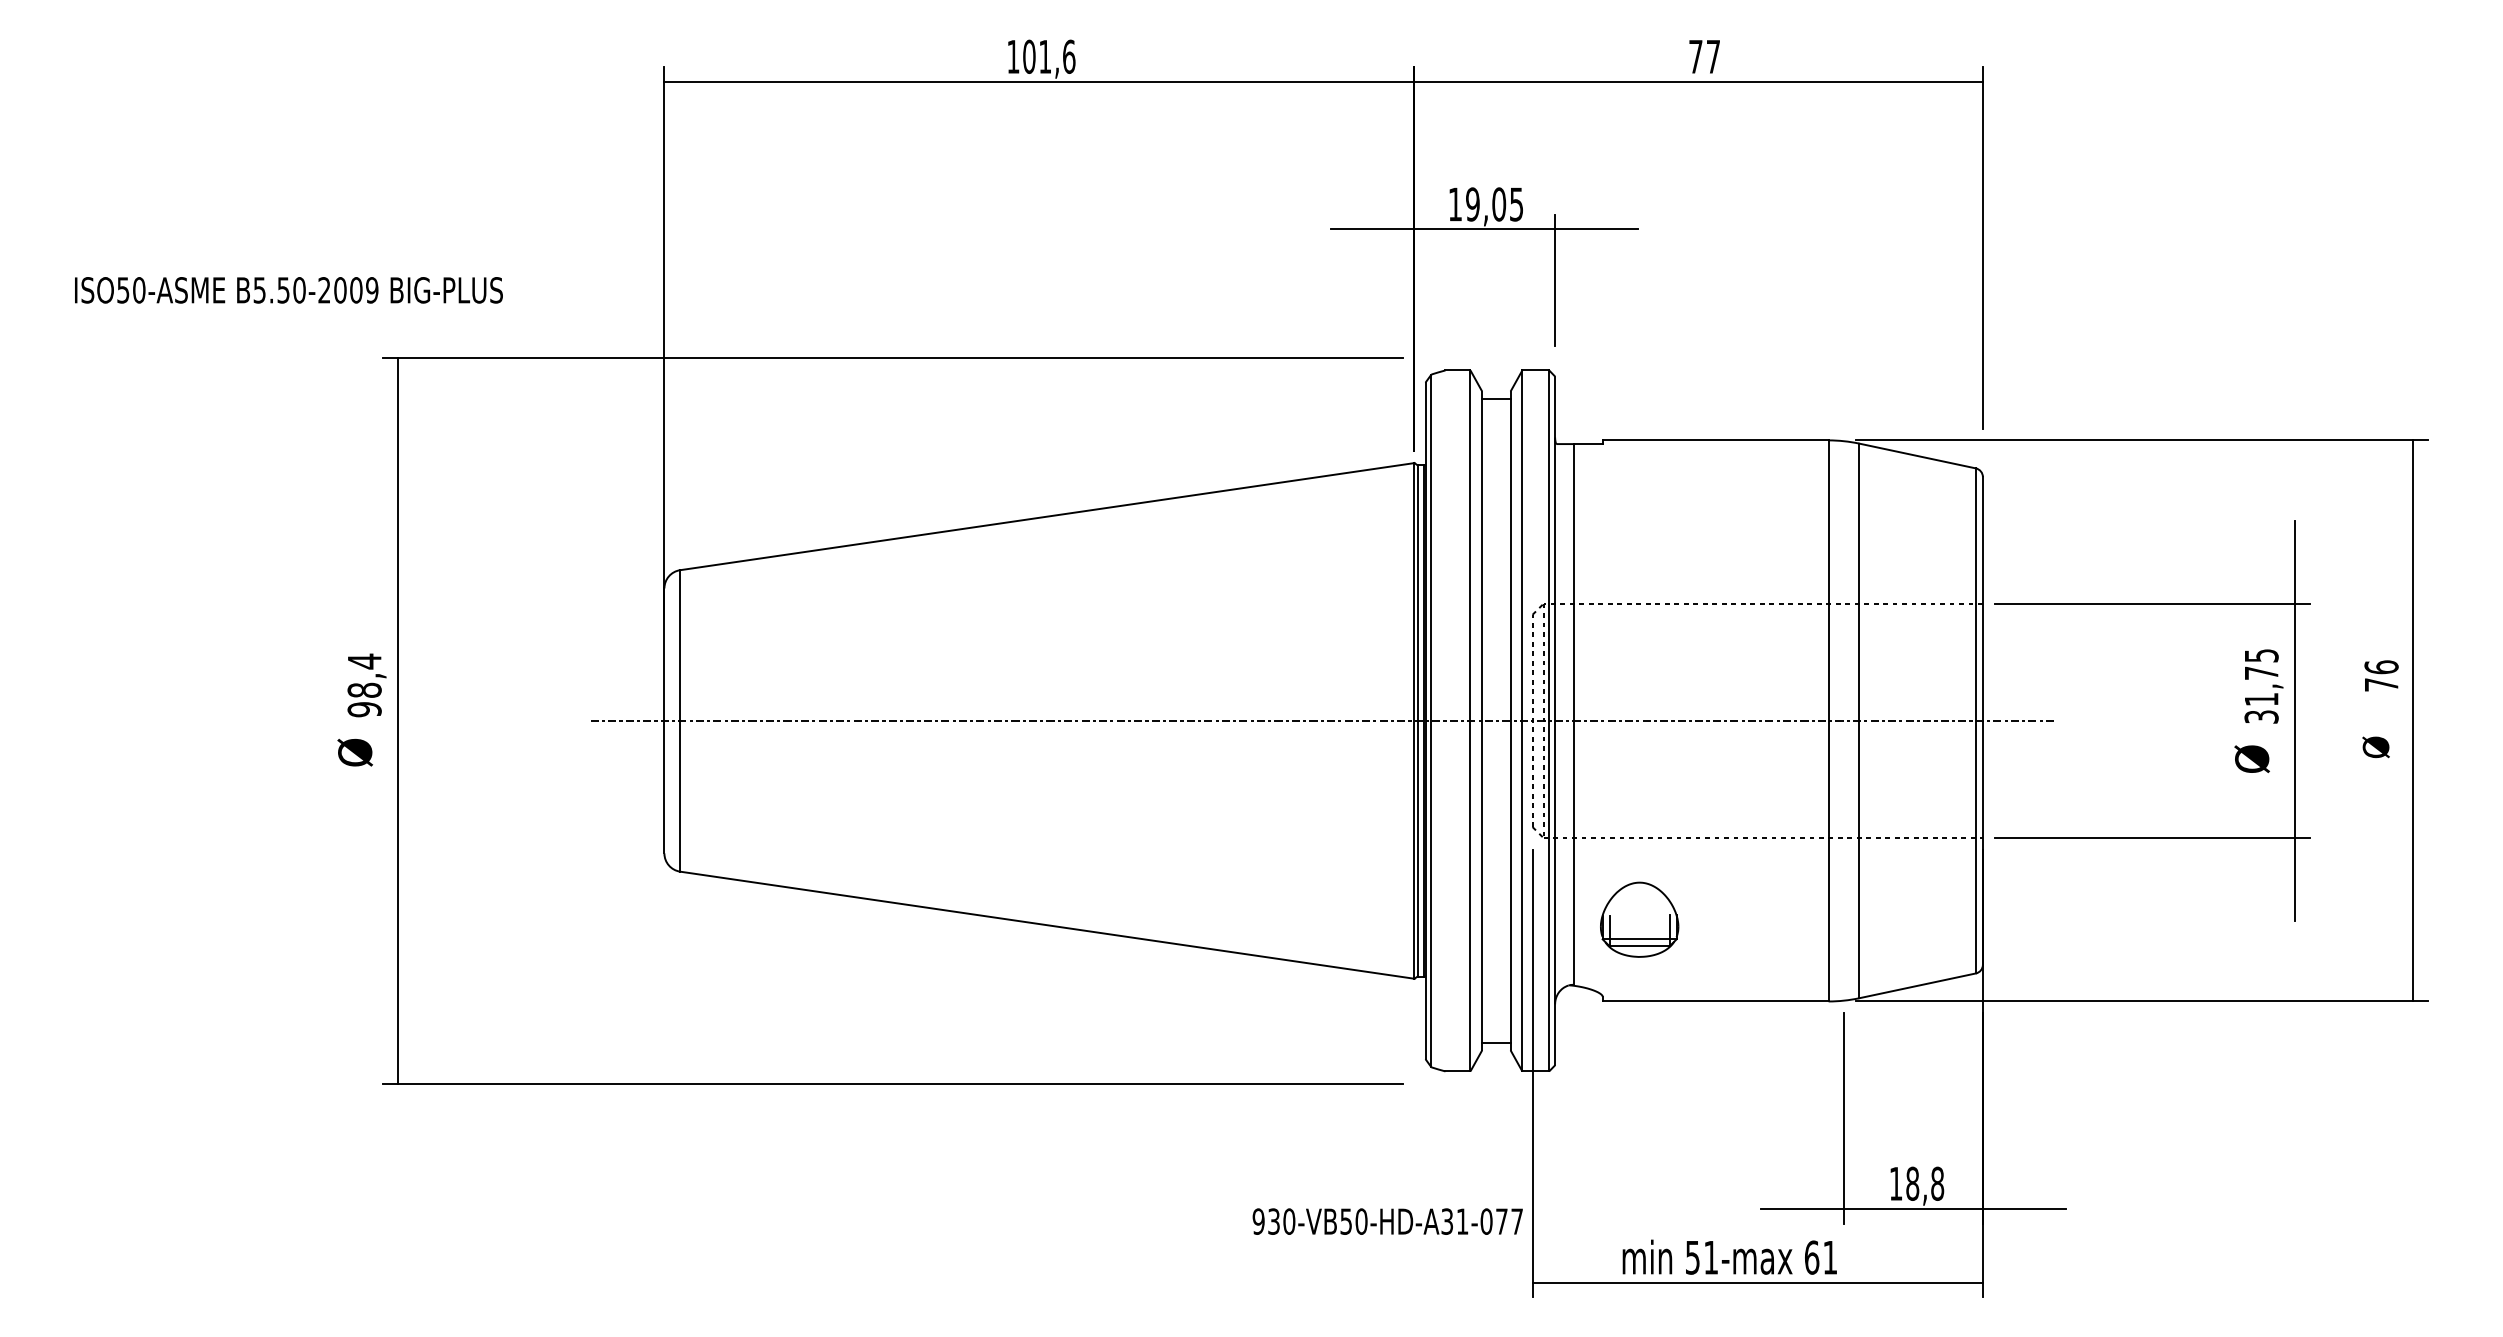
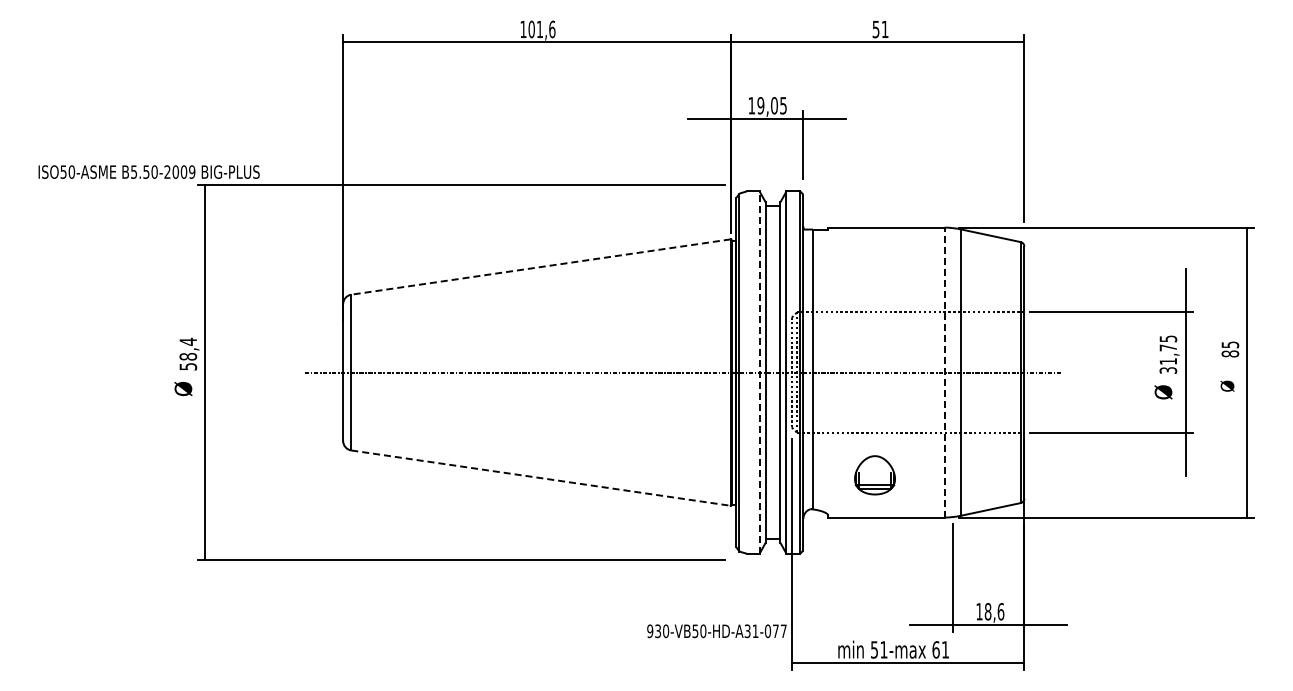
text: (1704, 56) -> (880, 29), 77 -> 51
text: (287, 289) -> (148, 171), moved
line: (1048, 517) -> (541, 267), solid -> dashed
text: (2381, 676) -> (1230, 349), 76 -> 85
text: (363, 709) -> (187, 366), 98,4 -> 58,4
line: (1470, 720) -> (759, 372), solid -> dashed
line: (1828, 720) -> (944, 372), solid -> dashed
part: (1638, 920) -> (874, 475), moved
line: (1048, 925) -> (541, 478), solid -> dashed
text: (1936, 1183) -> (1000, 611), 18,8 -> 18,6

